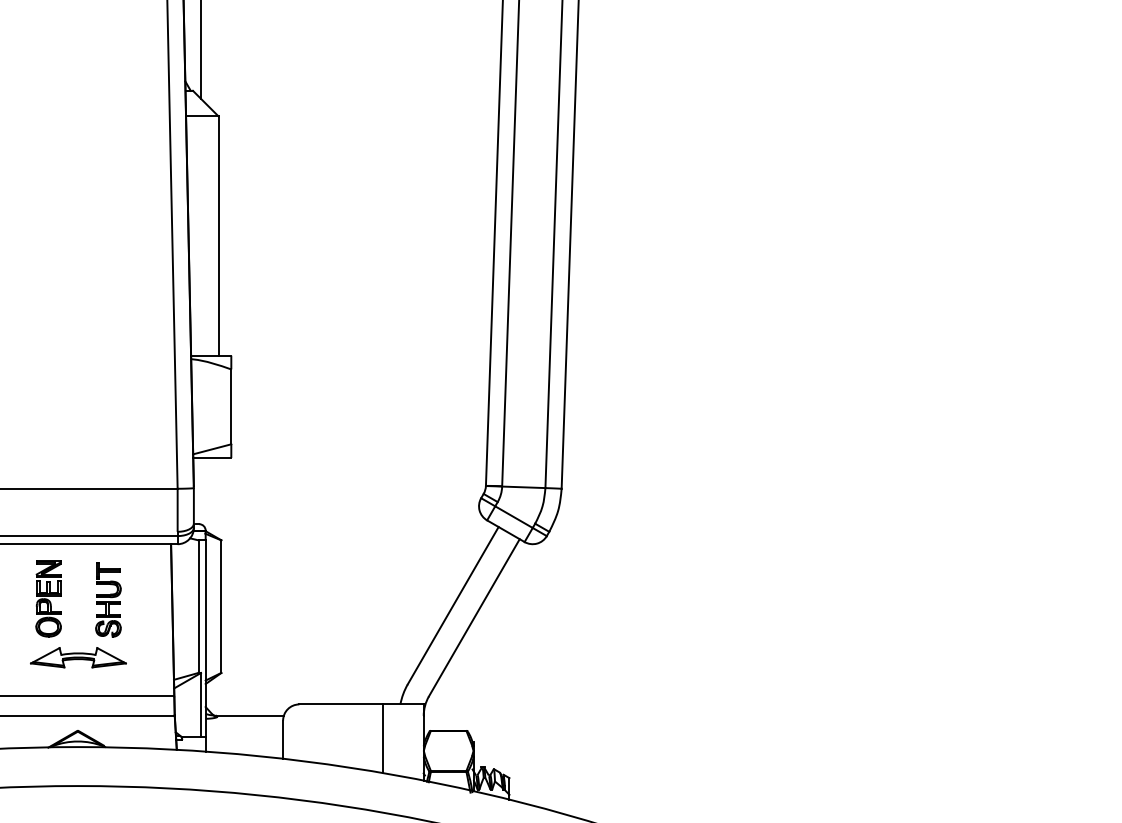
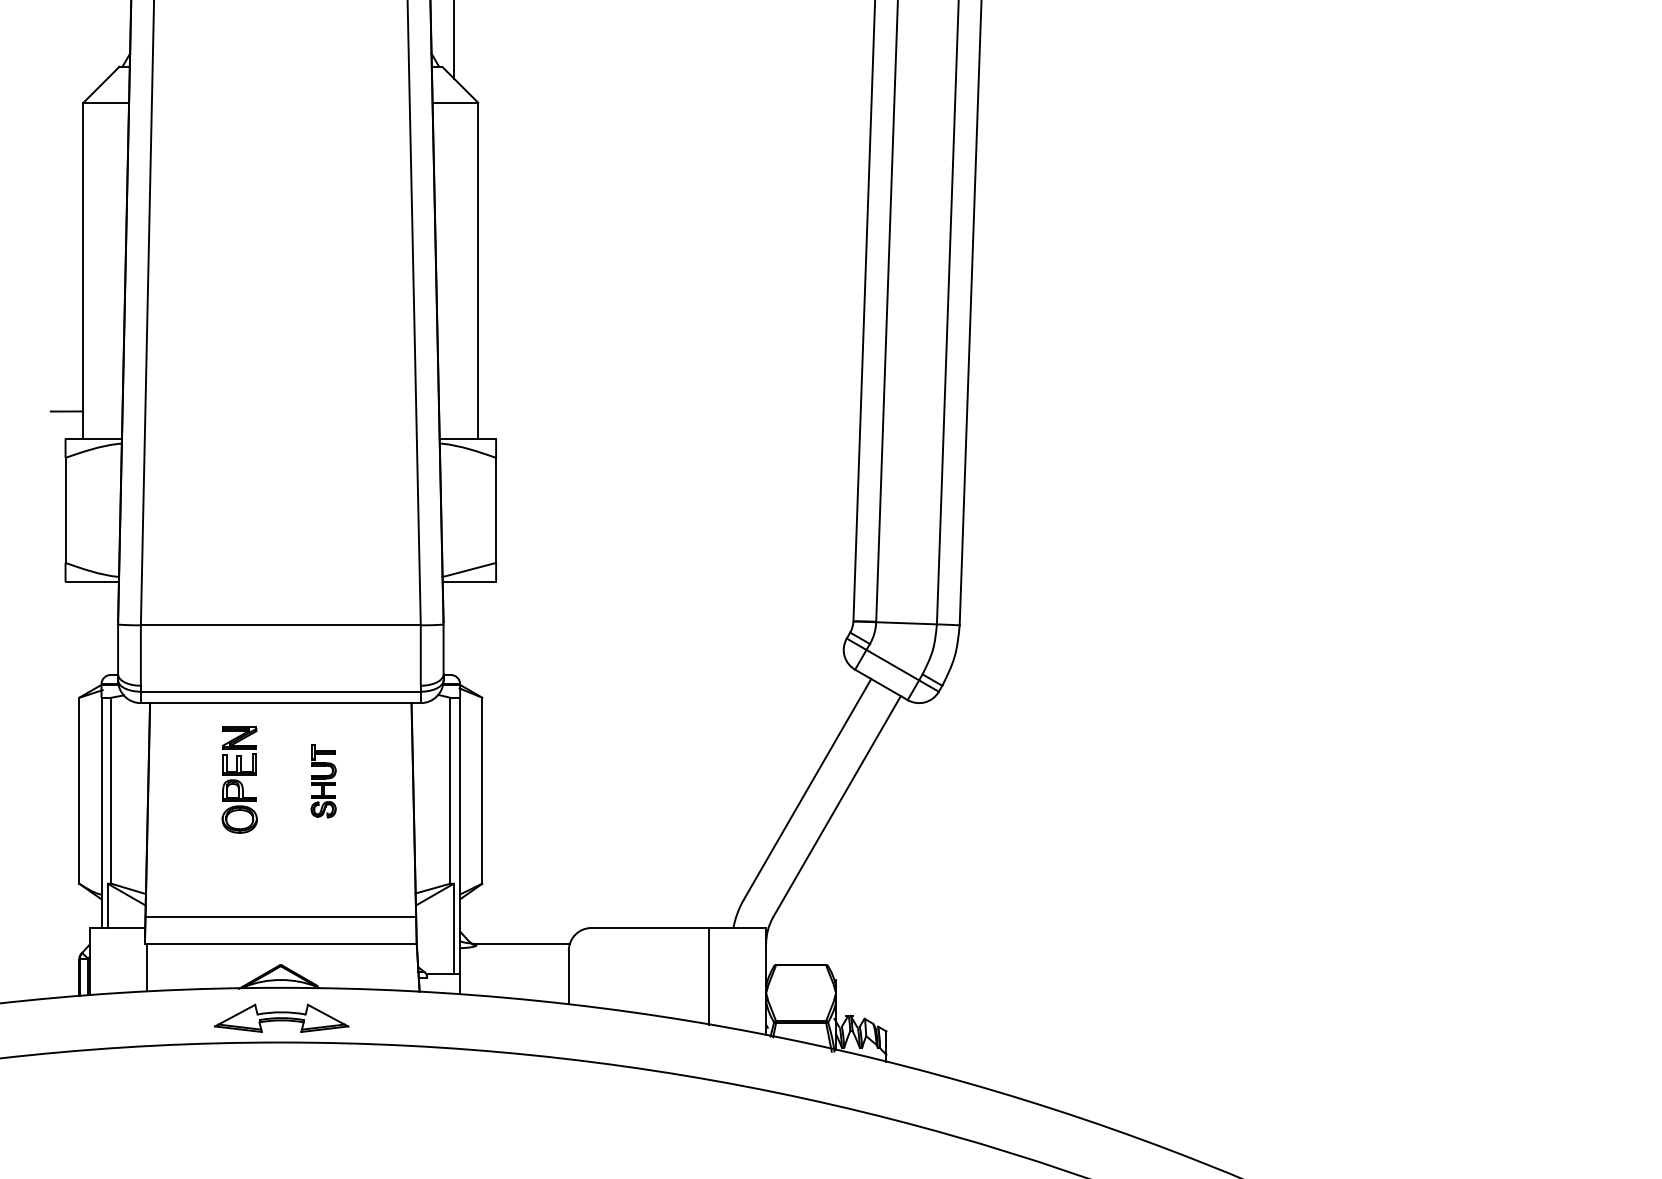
part: (108, 599) -> (323, 780), size x0.7
part: (78, 657) -> (281, 1017), moved

